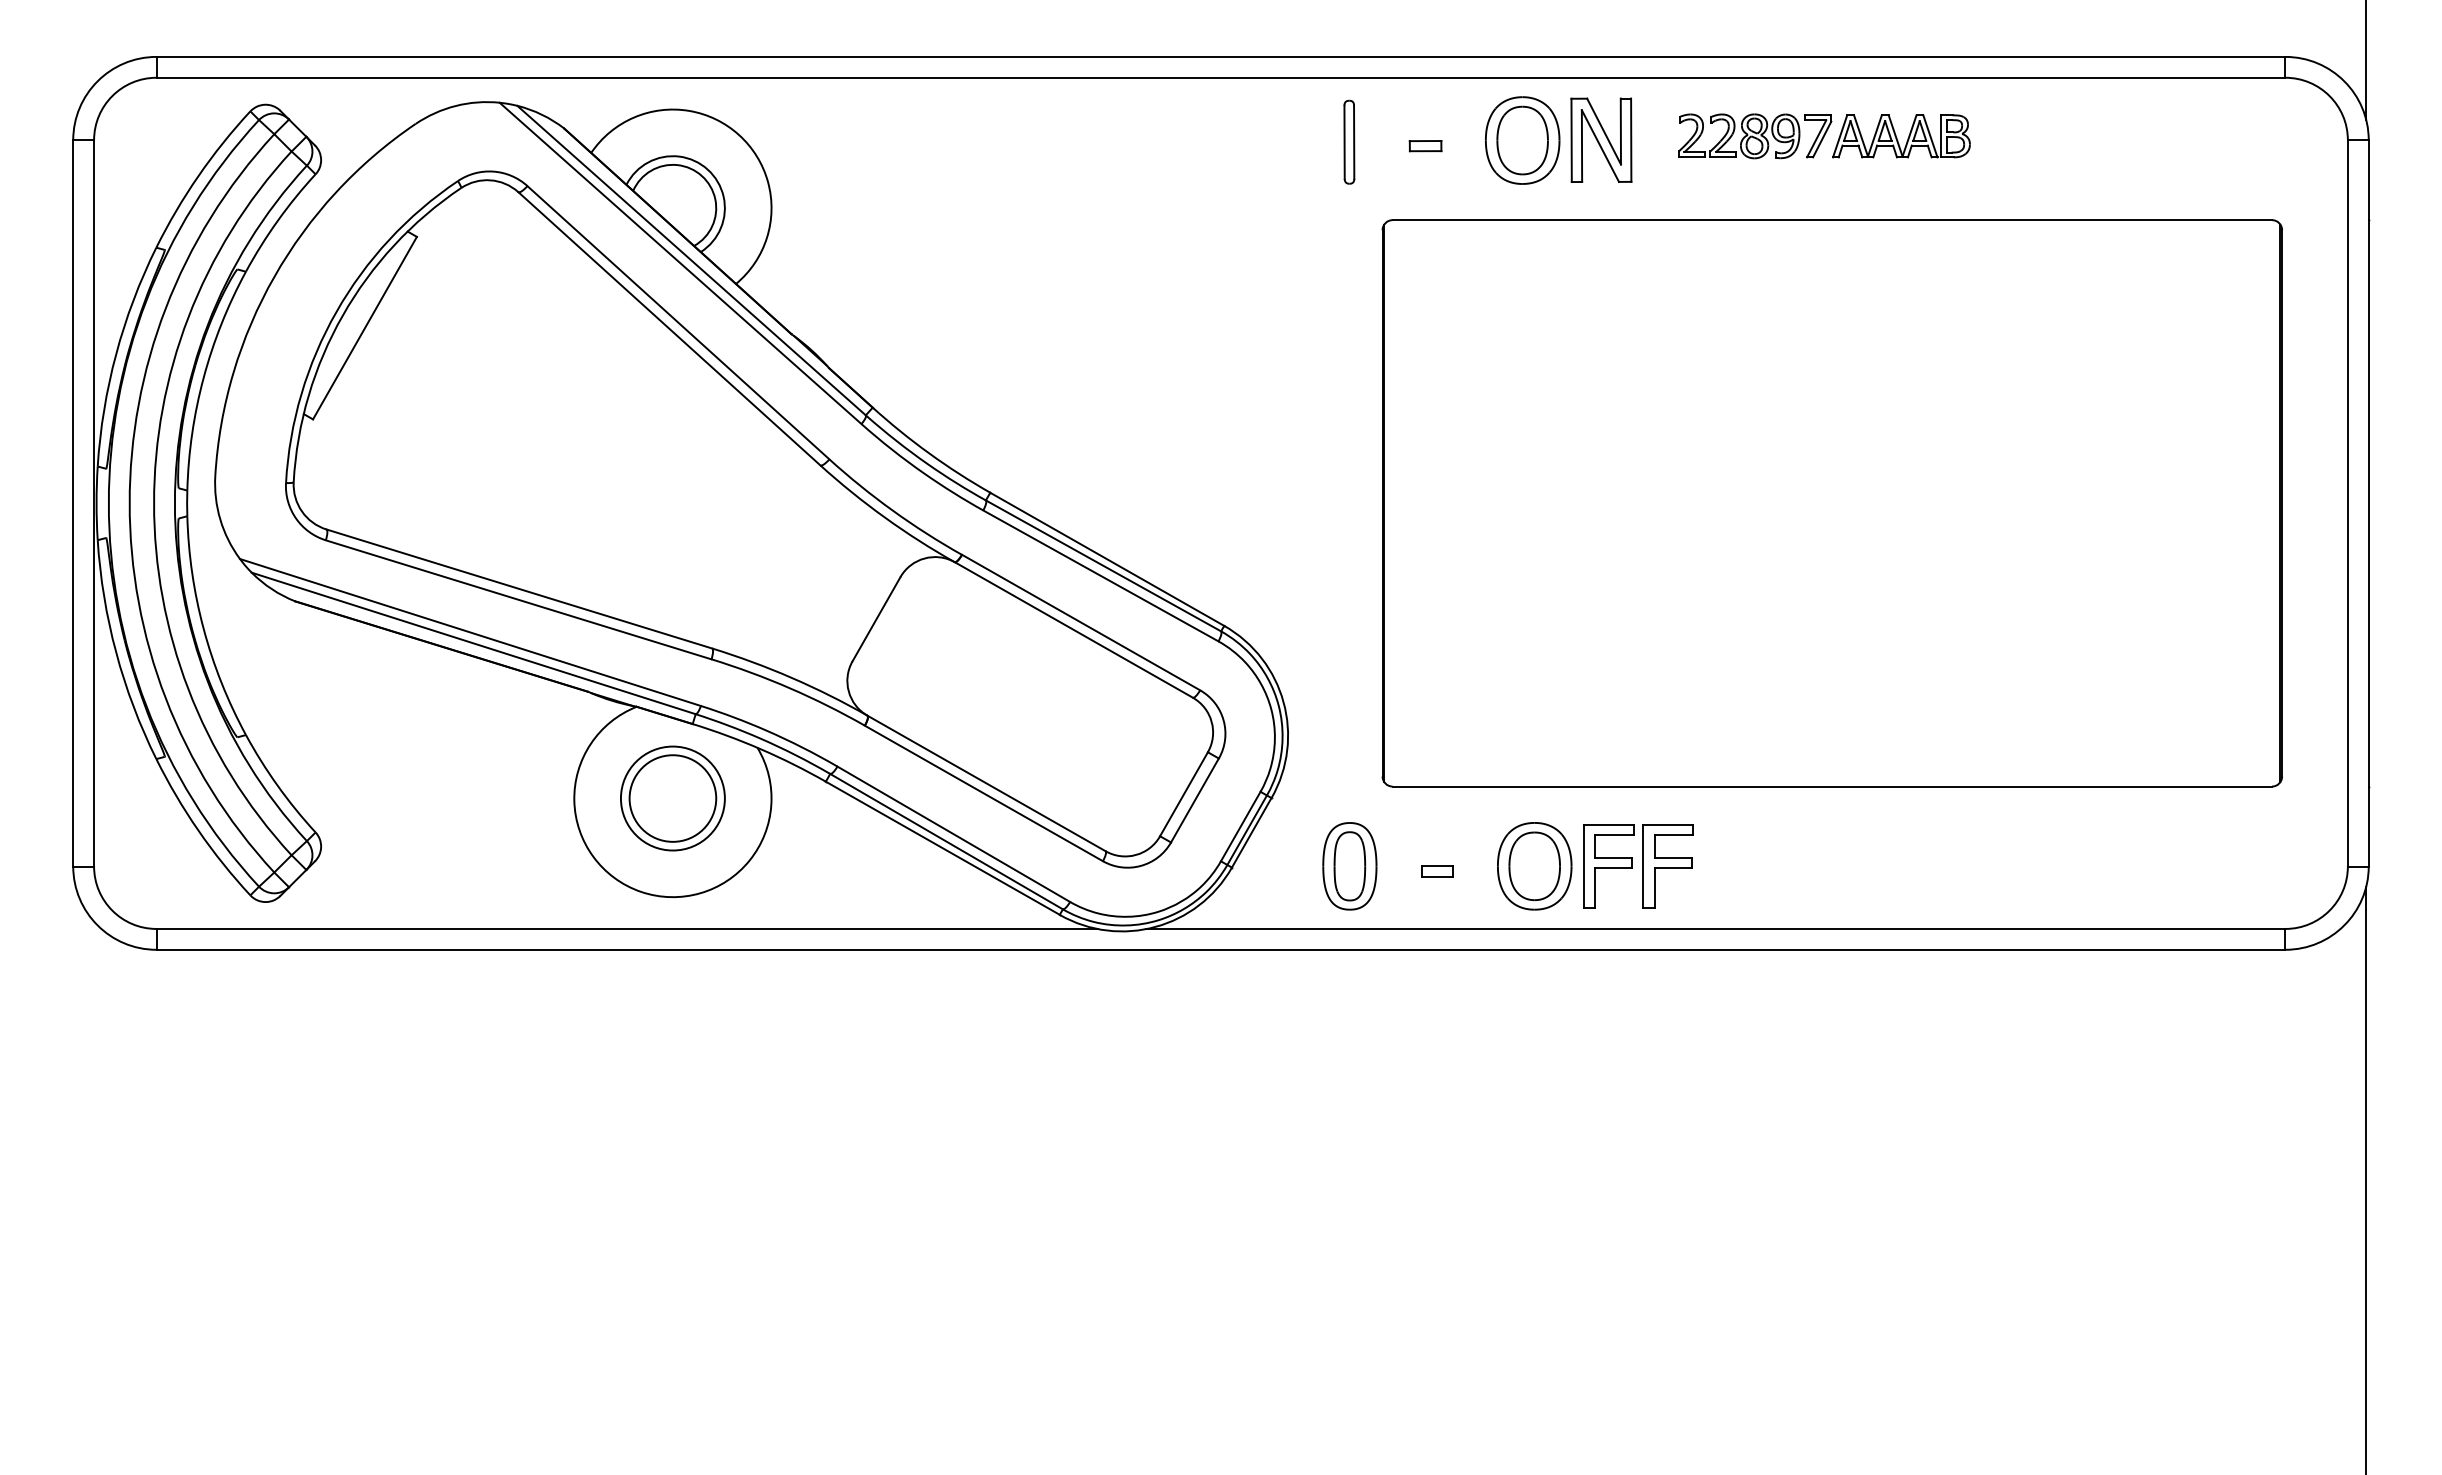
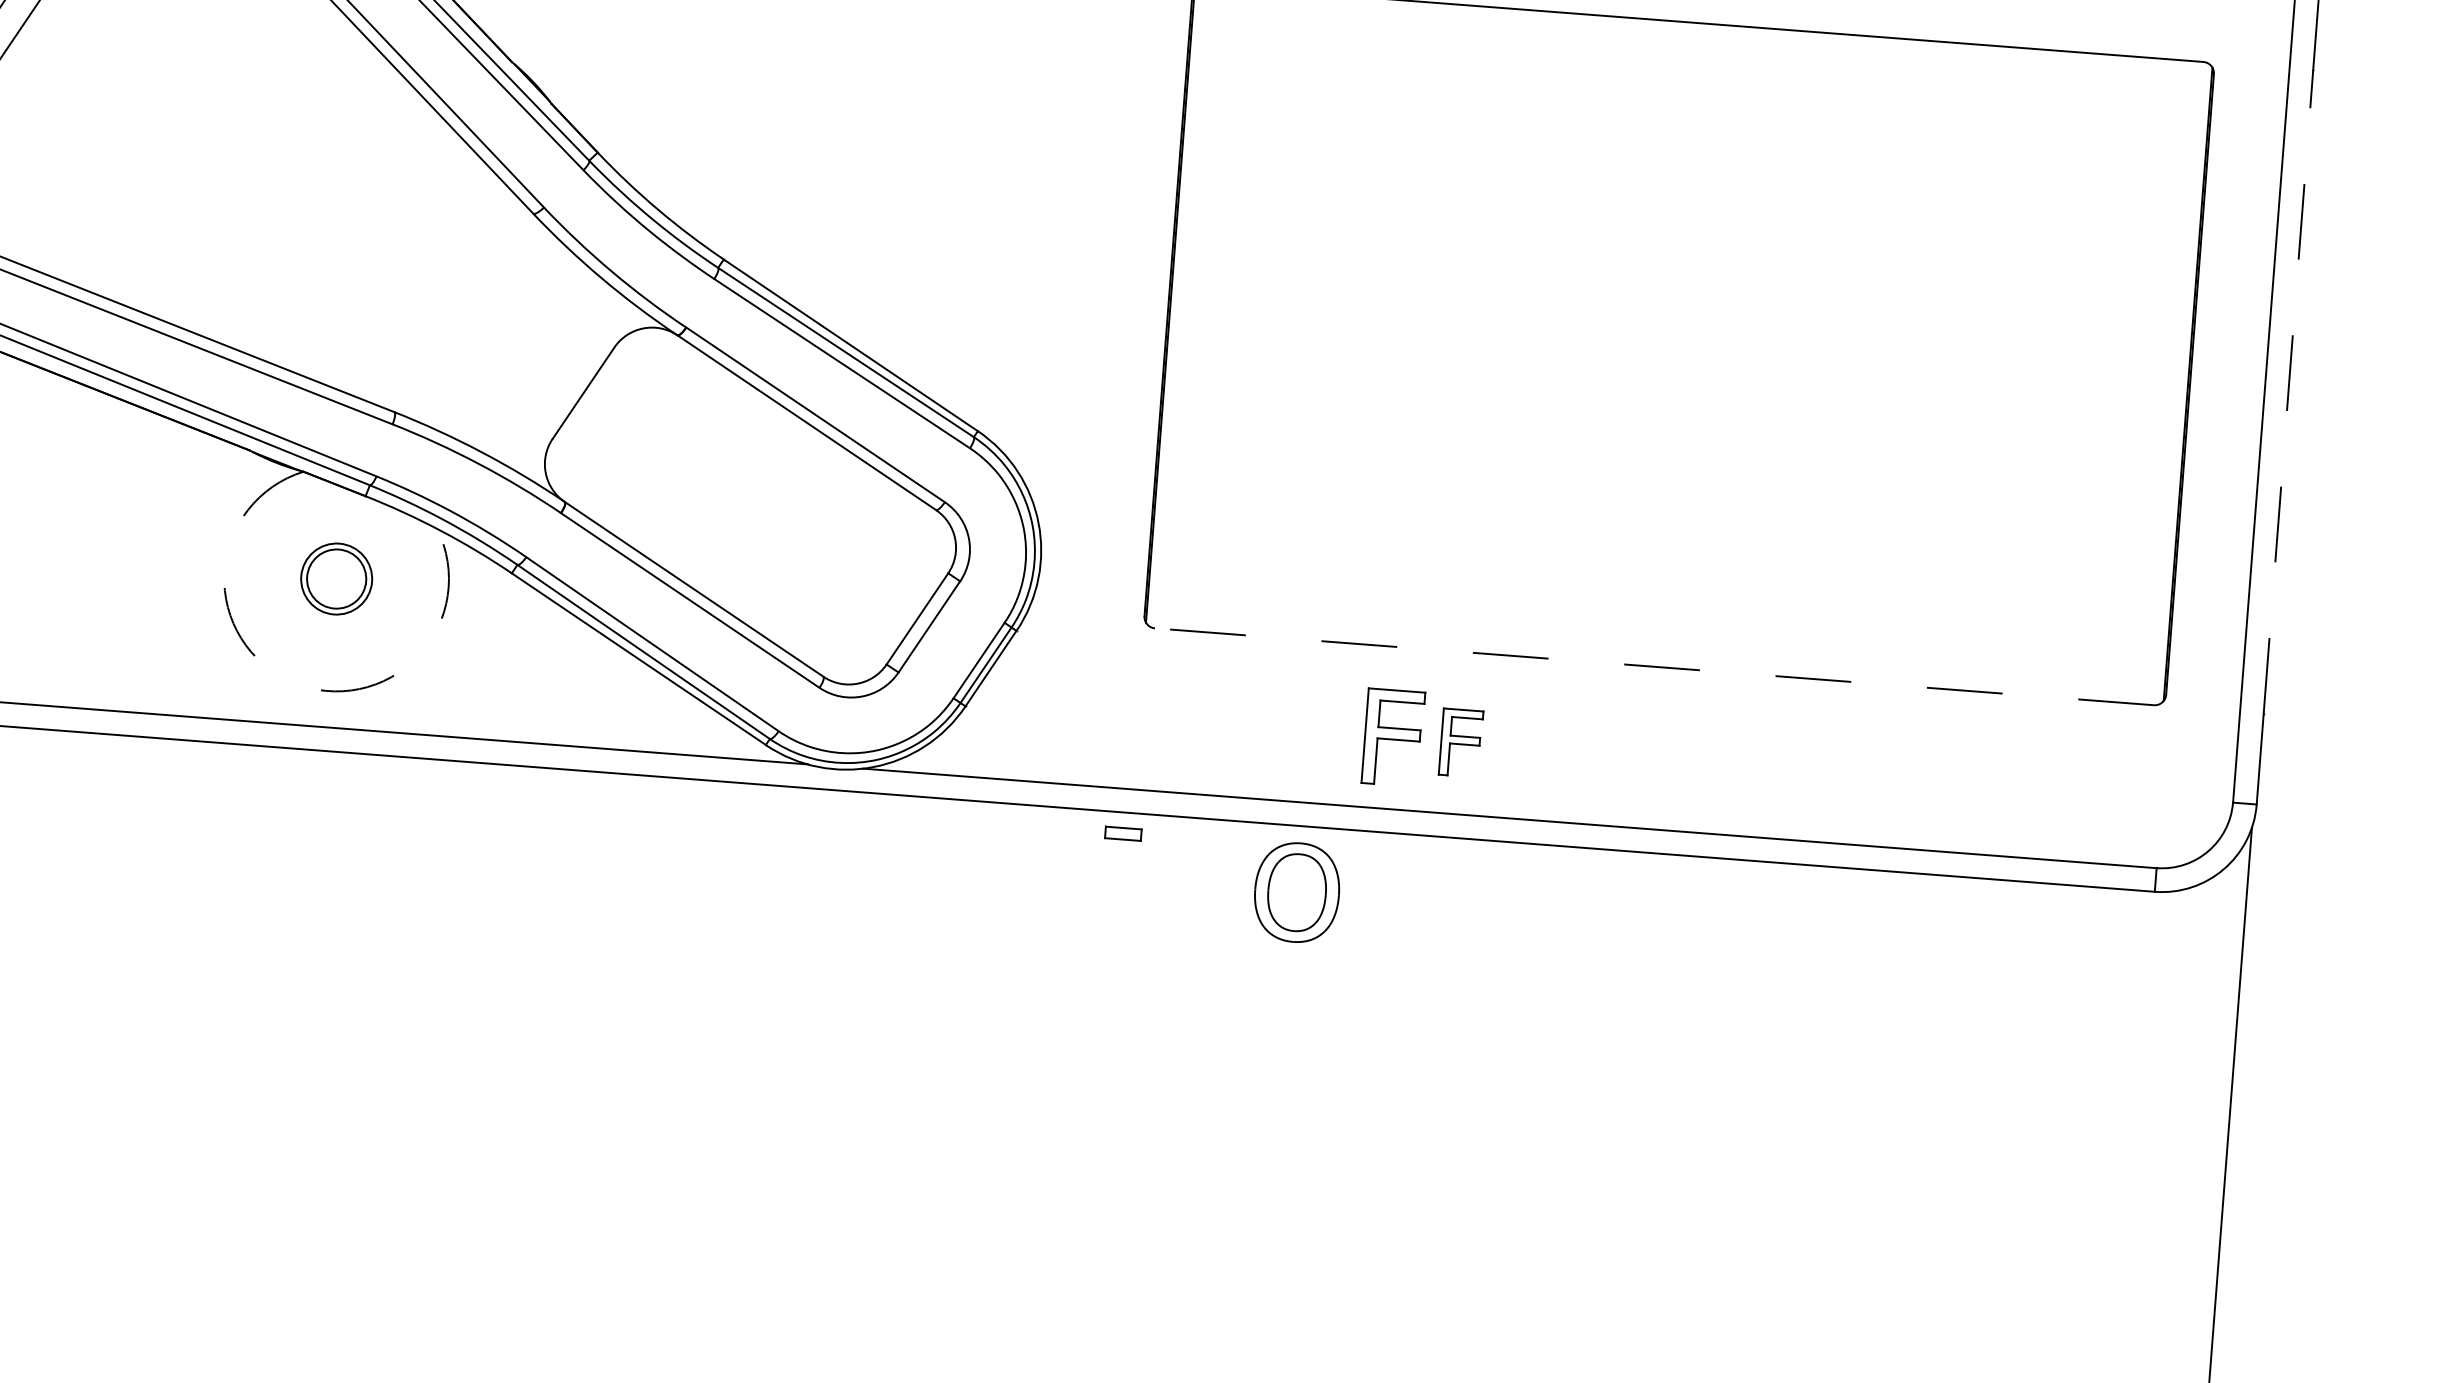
line: (2368, 502) -> (2288, 391), solid -> dashed
line: (1832, 786) -> (1654, 666), solid -> dashed
part: (672, 798) -> (336, 579), size x0.6
part: (1349, 866) -> (1099, 715), removed
part: (1534, 866) -> (1296, 892), moved
part: (1667, 866) -> (1460, 743), size x0.7
part: (1437, 871) -> (1123, 833), moved
arc: (641, 891) -> (292, 681), solid -> dashed

